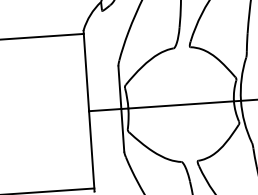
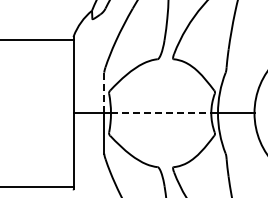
line: (120, 88) -> (104, 93), solid -> dashed
line: (181, 105) -> (161, 113), solid -> dashed

